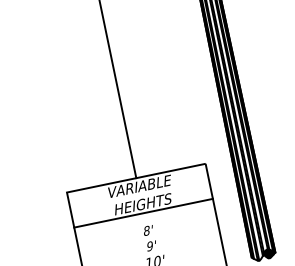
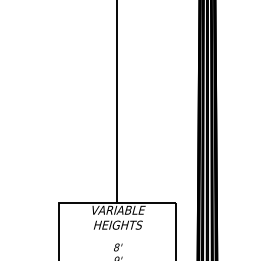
line: (142, 213) -> (116, 232), removed

